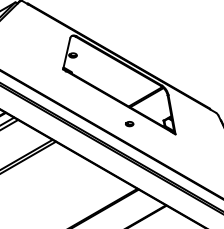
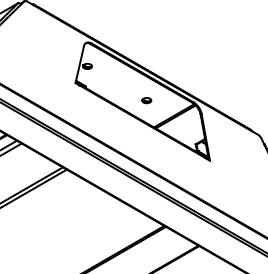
part: (129, 124) -> (146, 101), moved

